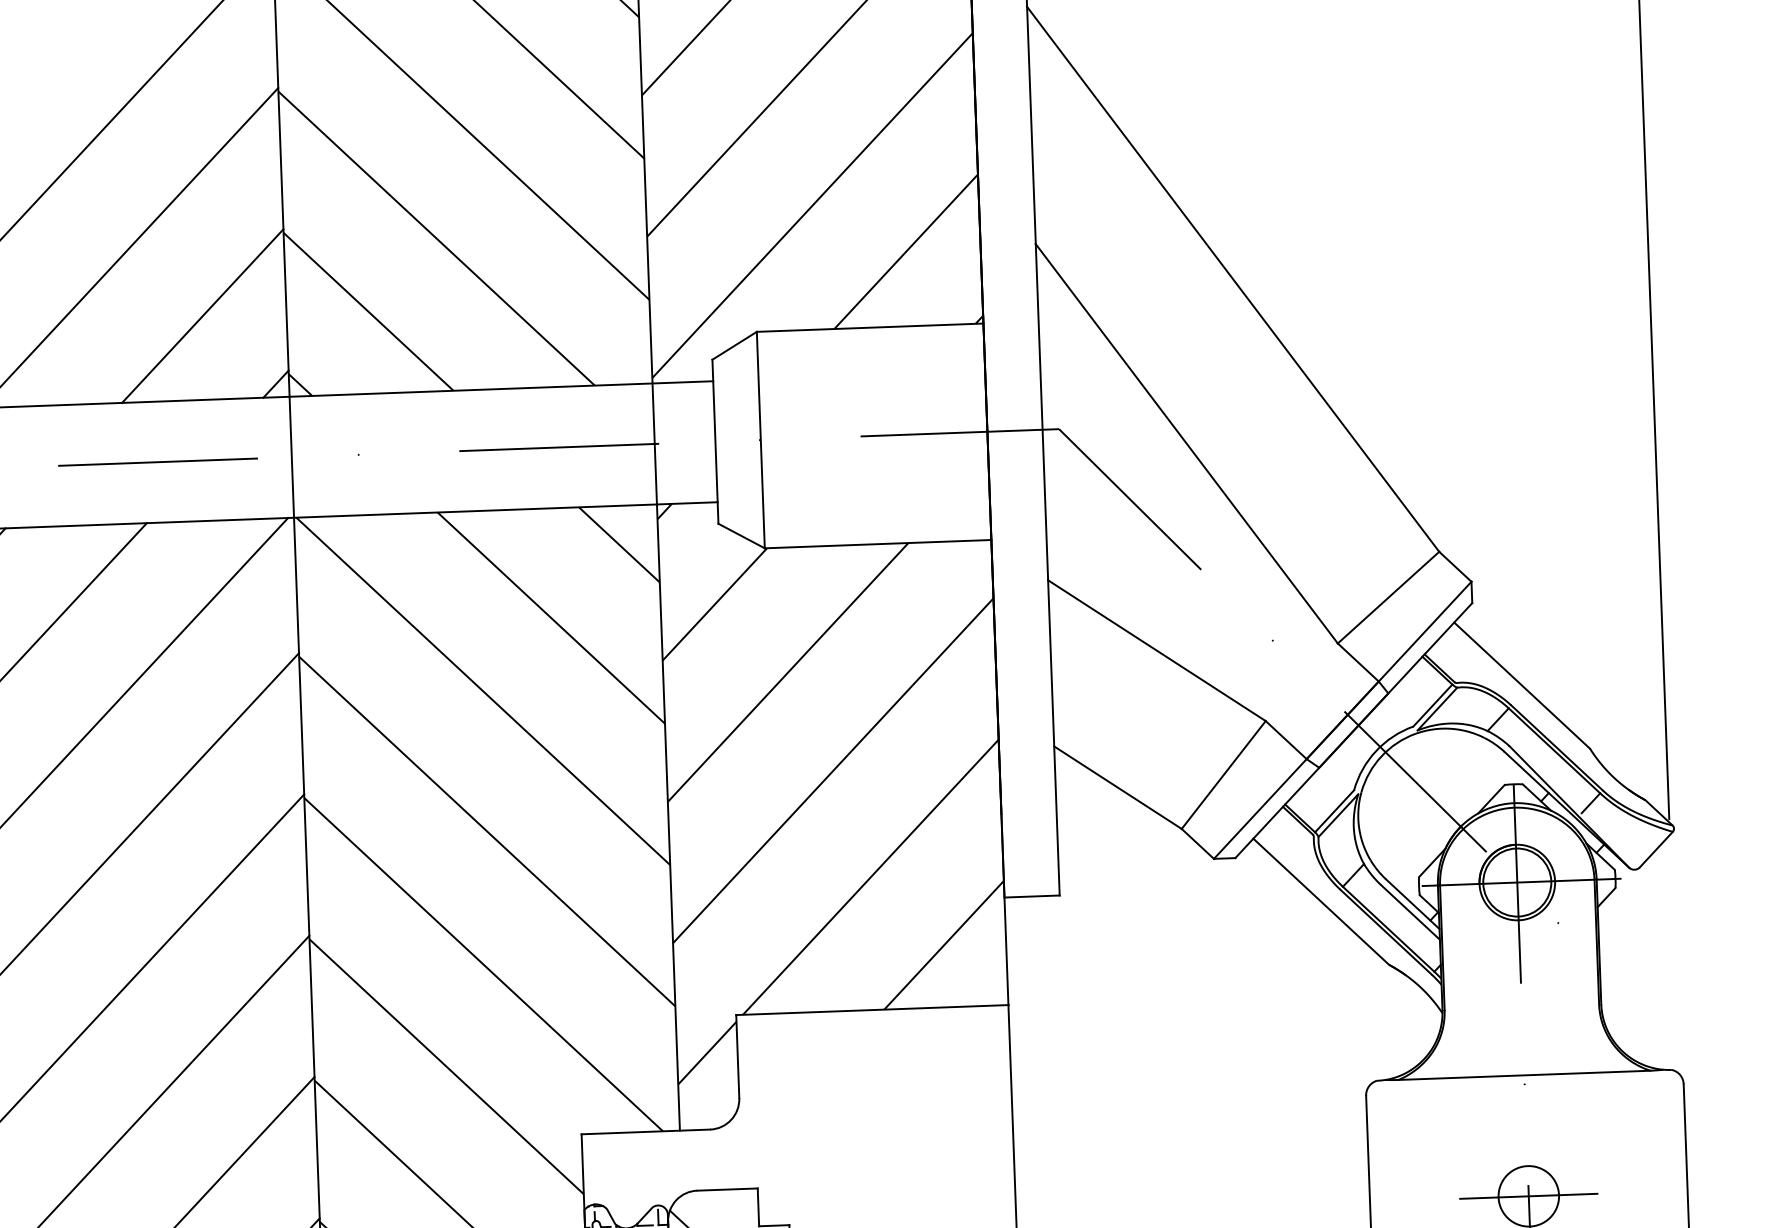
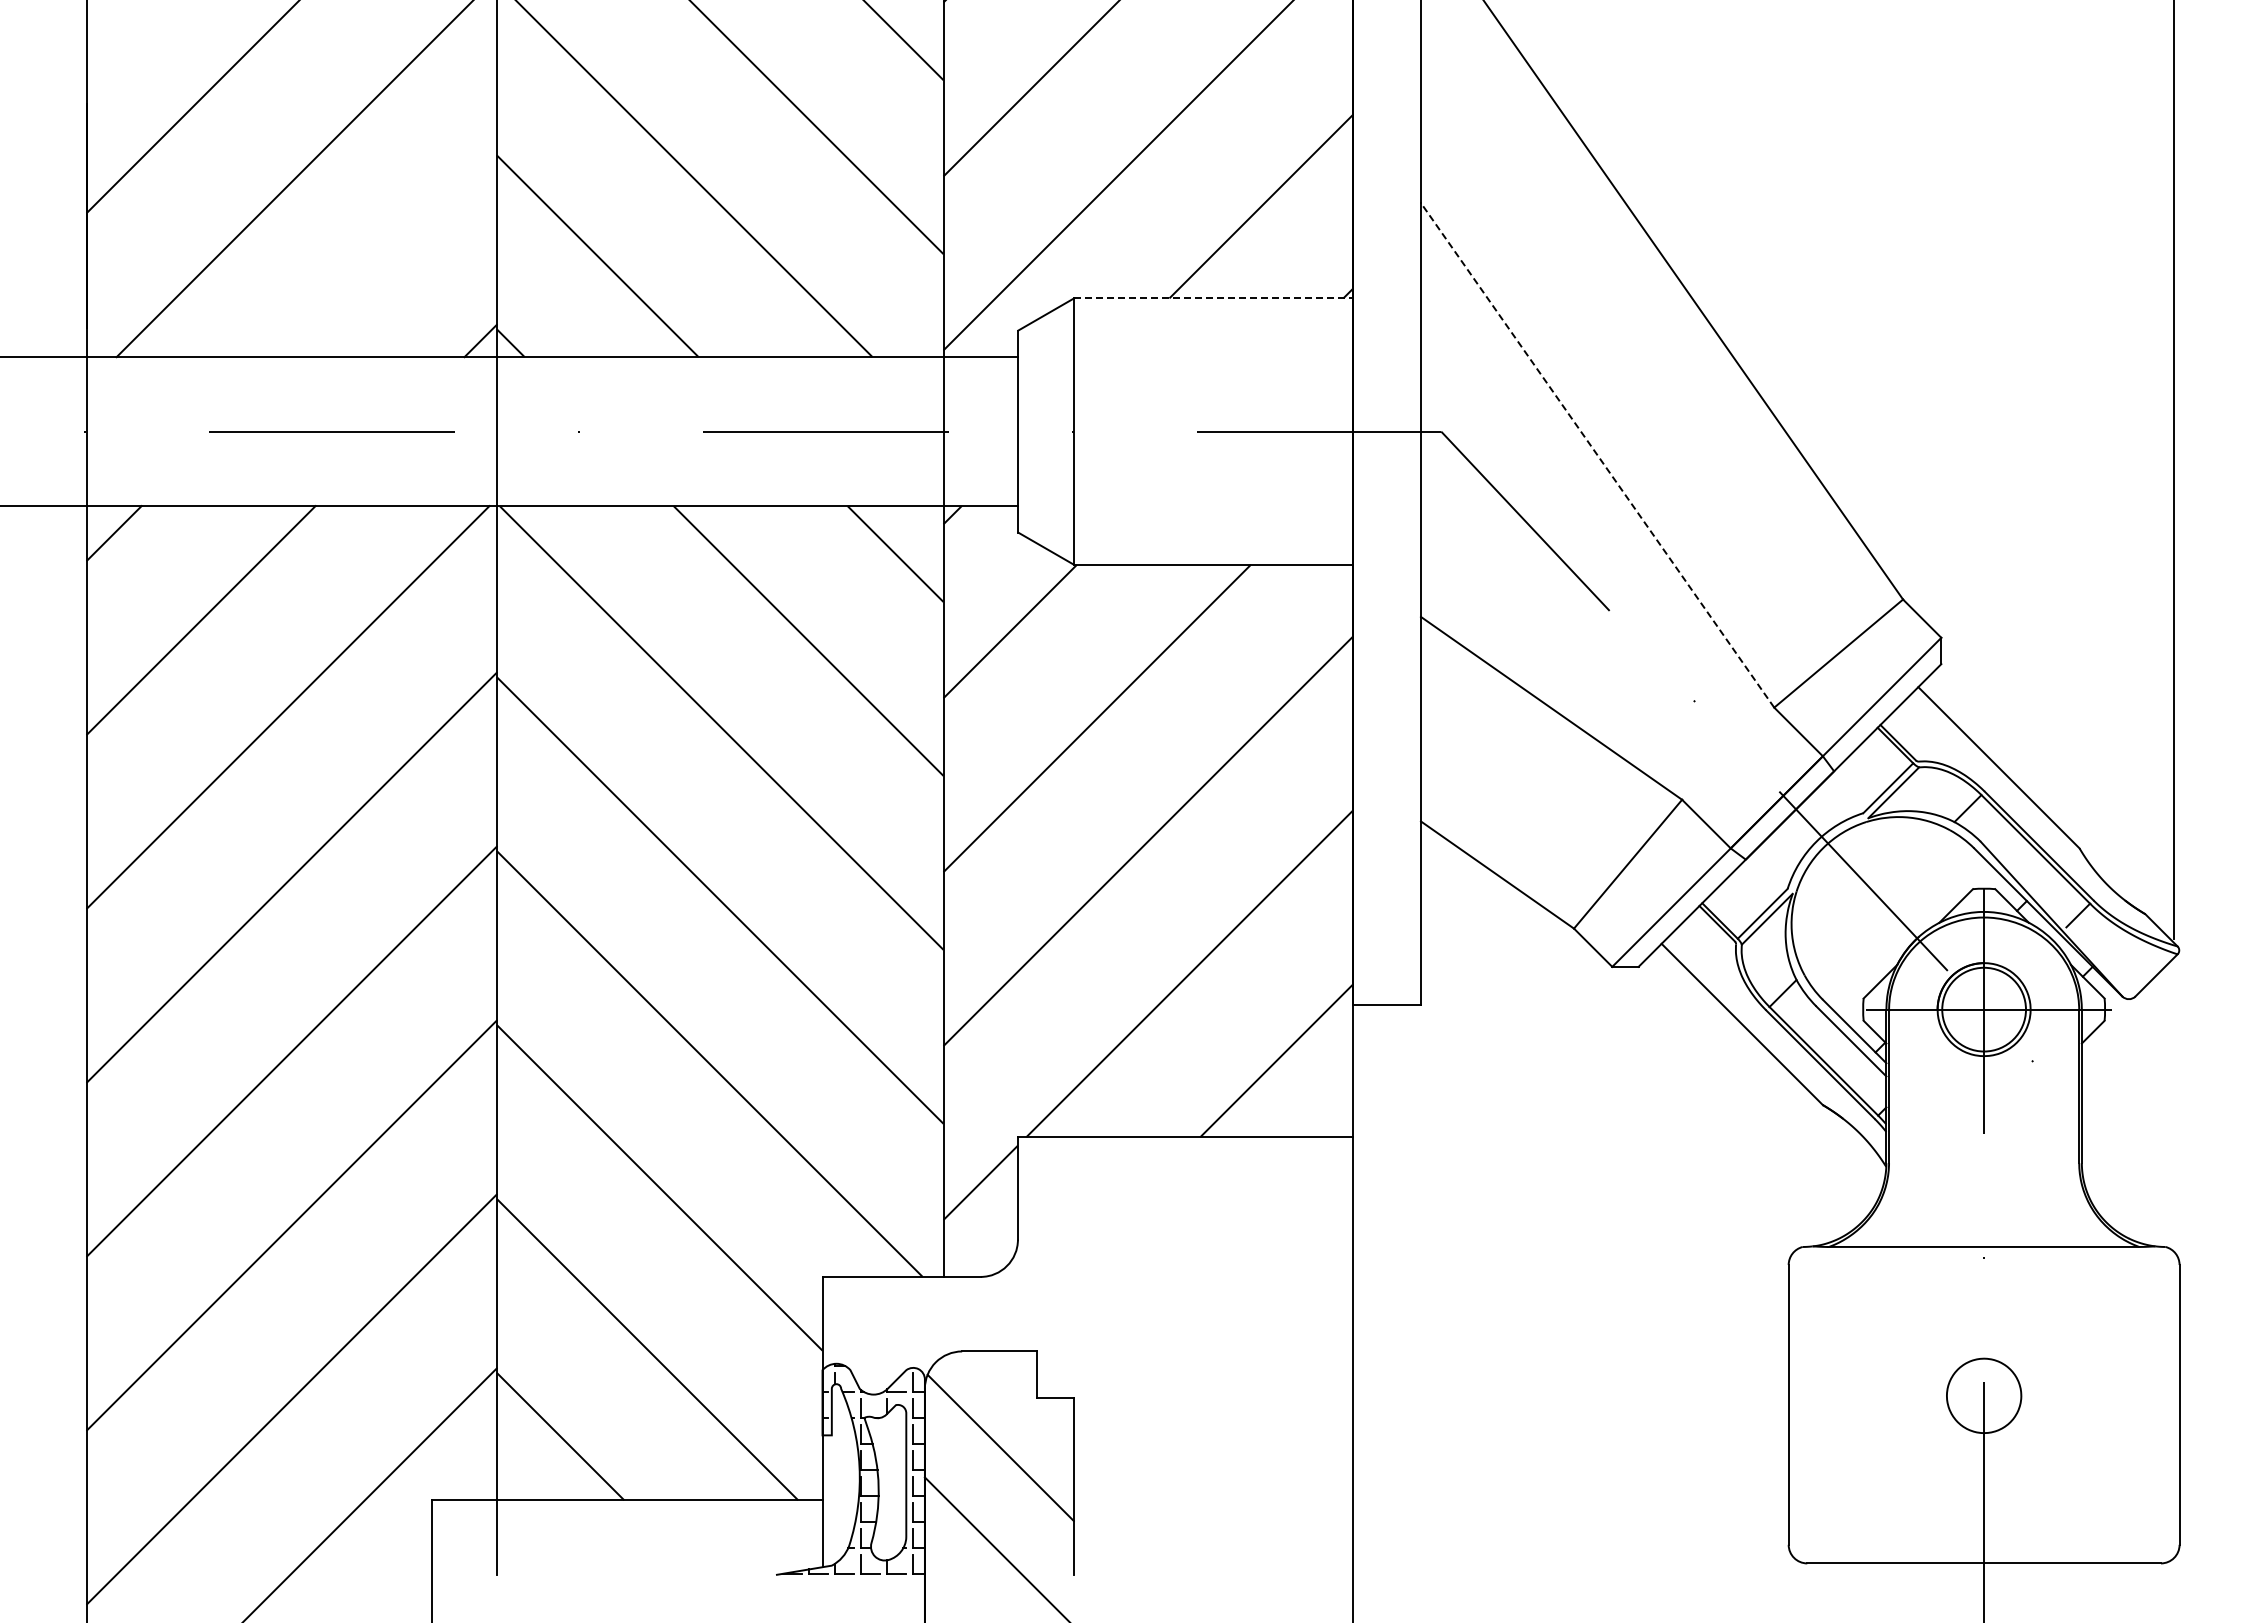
line: (202, 315) -> (393, 253), removed
line: (870, 327) -> (1214, 298), solid -> dashed
line: (1186, 443) -> (1597, 455), solid -> dashed
line: (1528, 1196) -> (1983, 1395), removed

